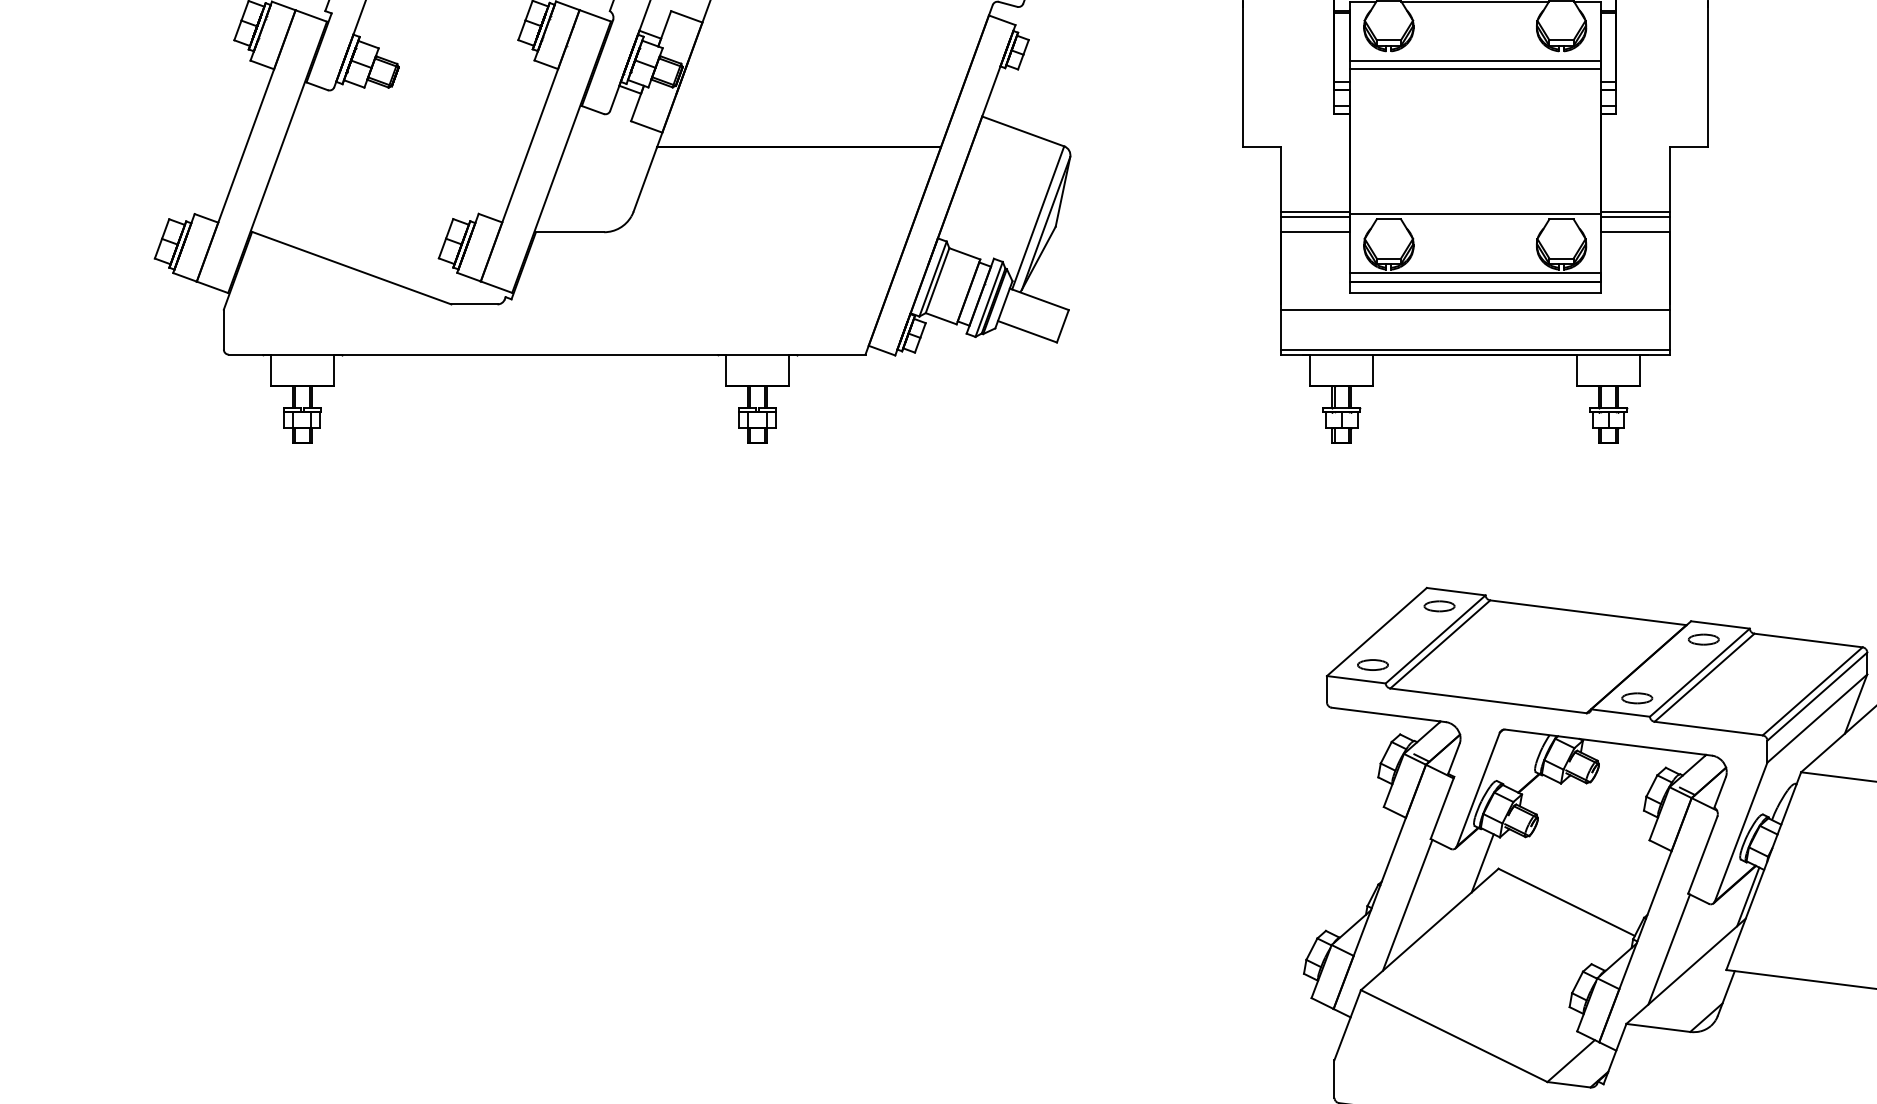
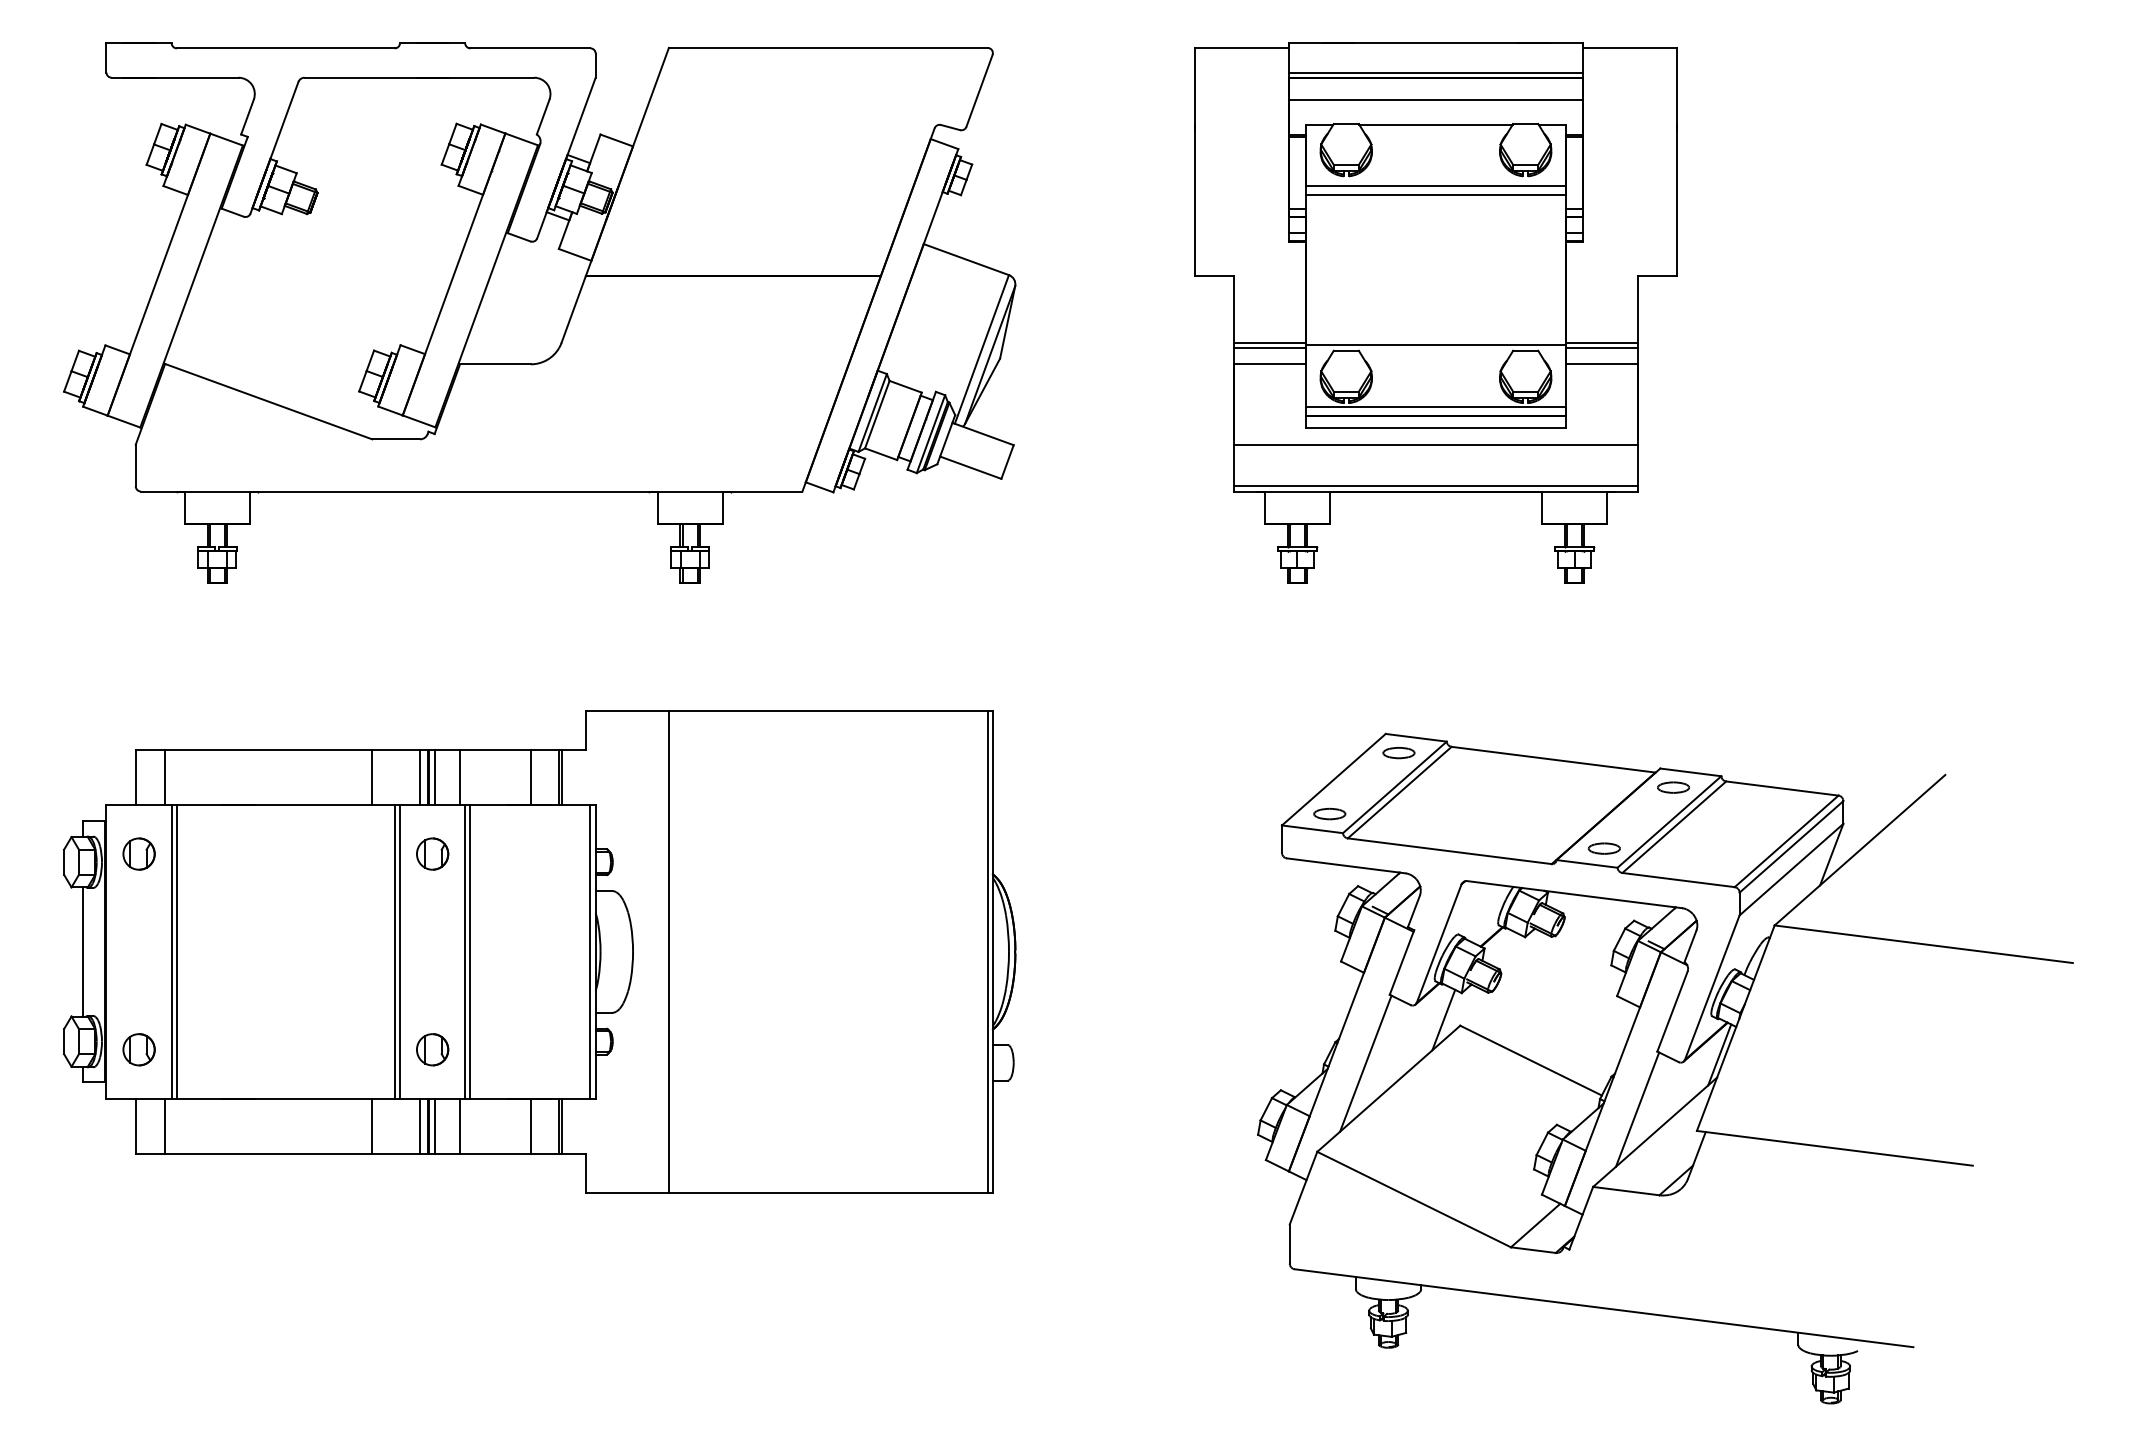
part: (612, 797) -> (539, 951), added

